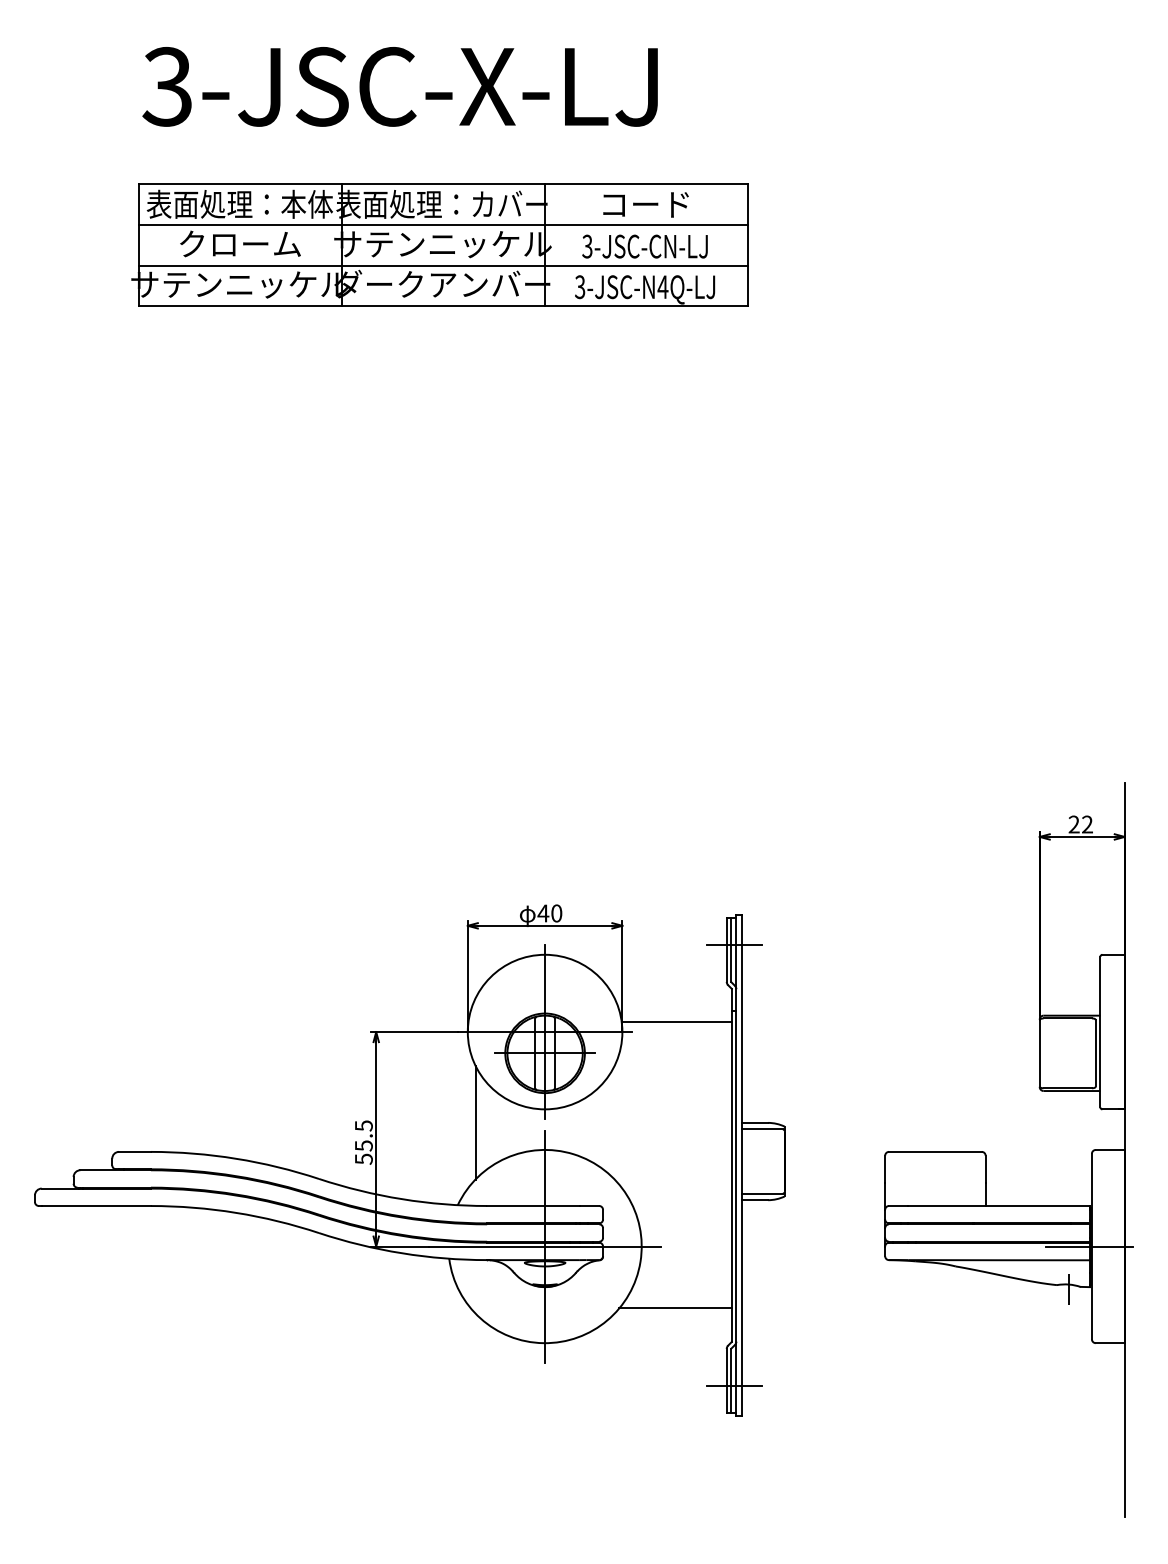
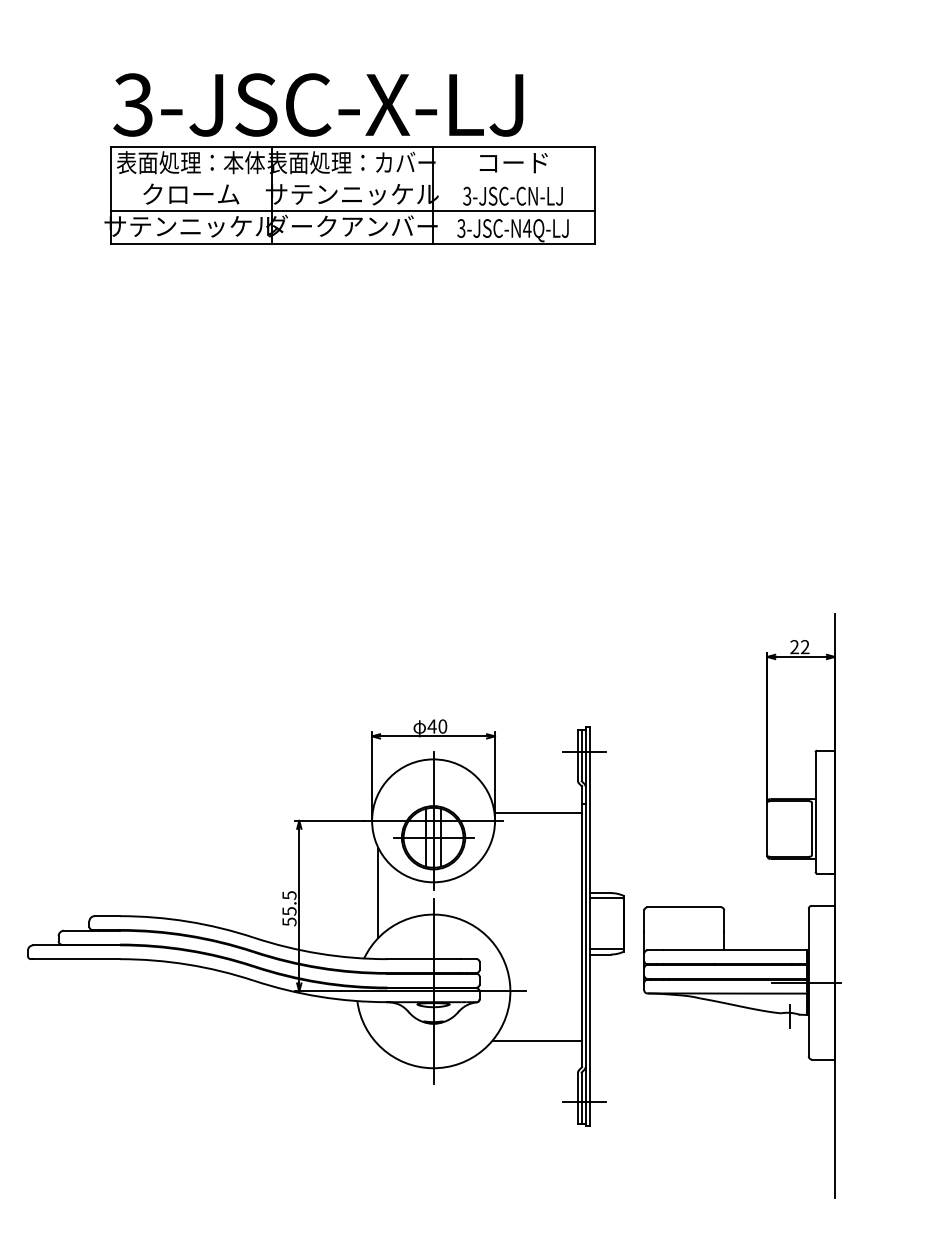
text: (399, 86) -> (317, 104), moved
line: (443, 225) -> (352, 179), removed
part: (986, 1154) -> (724, 909), moved

